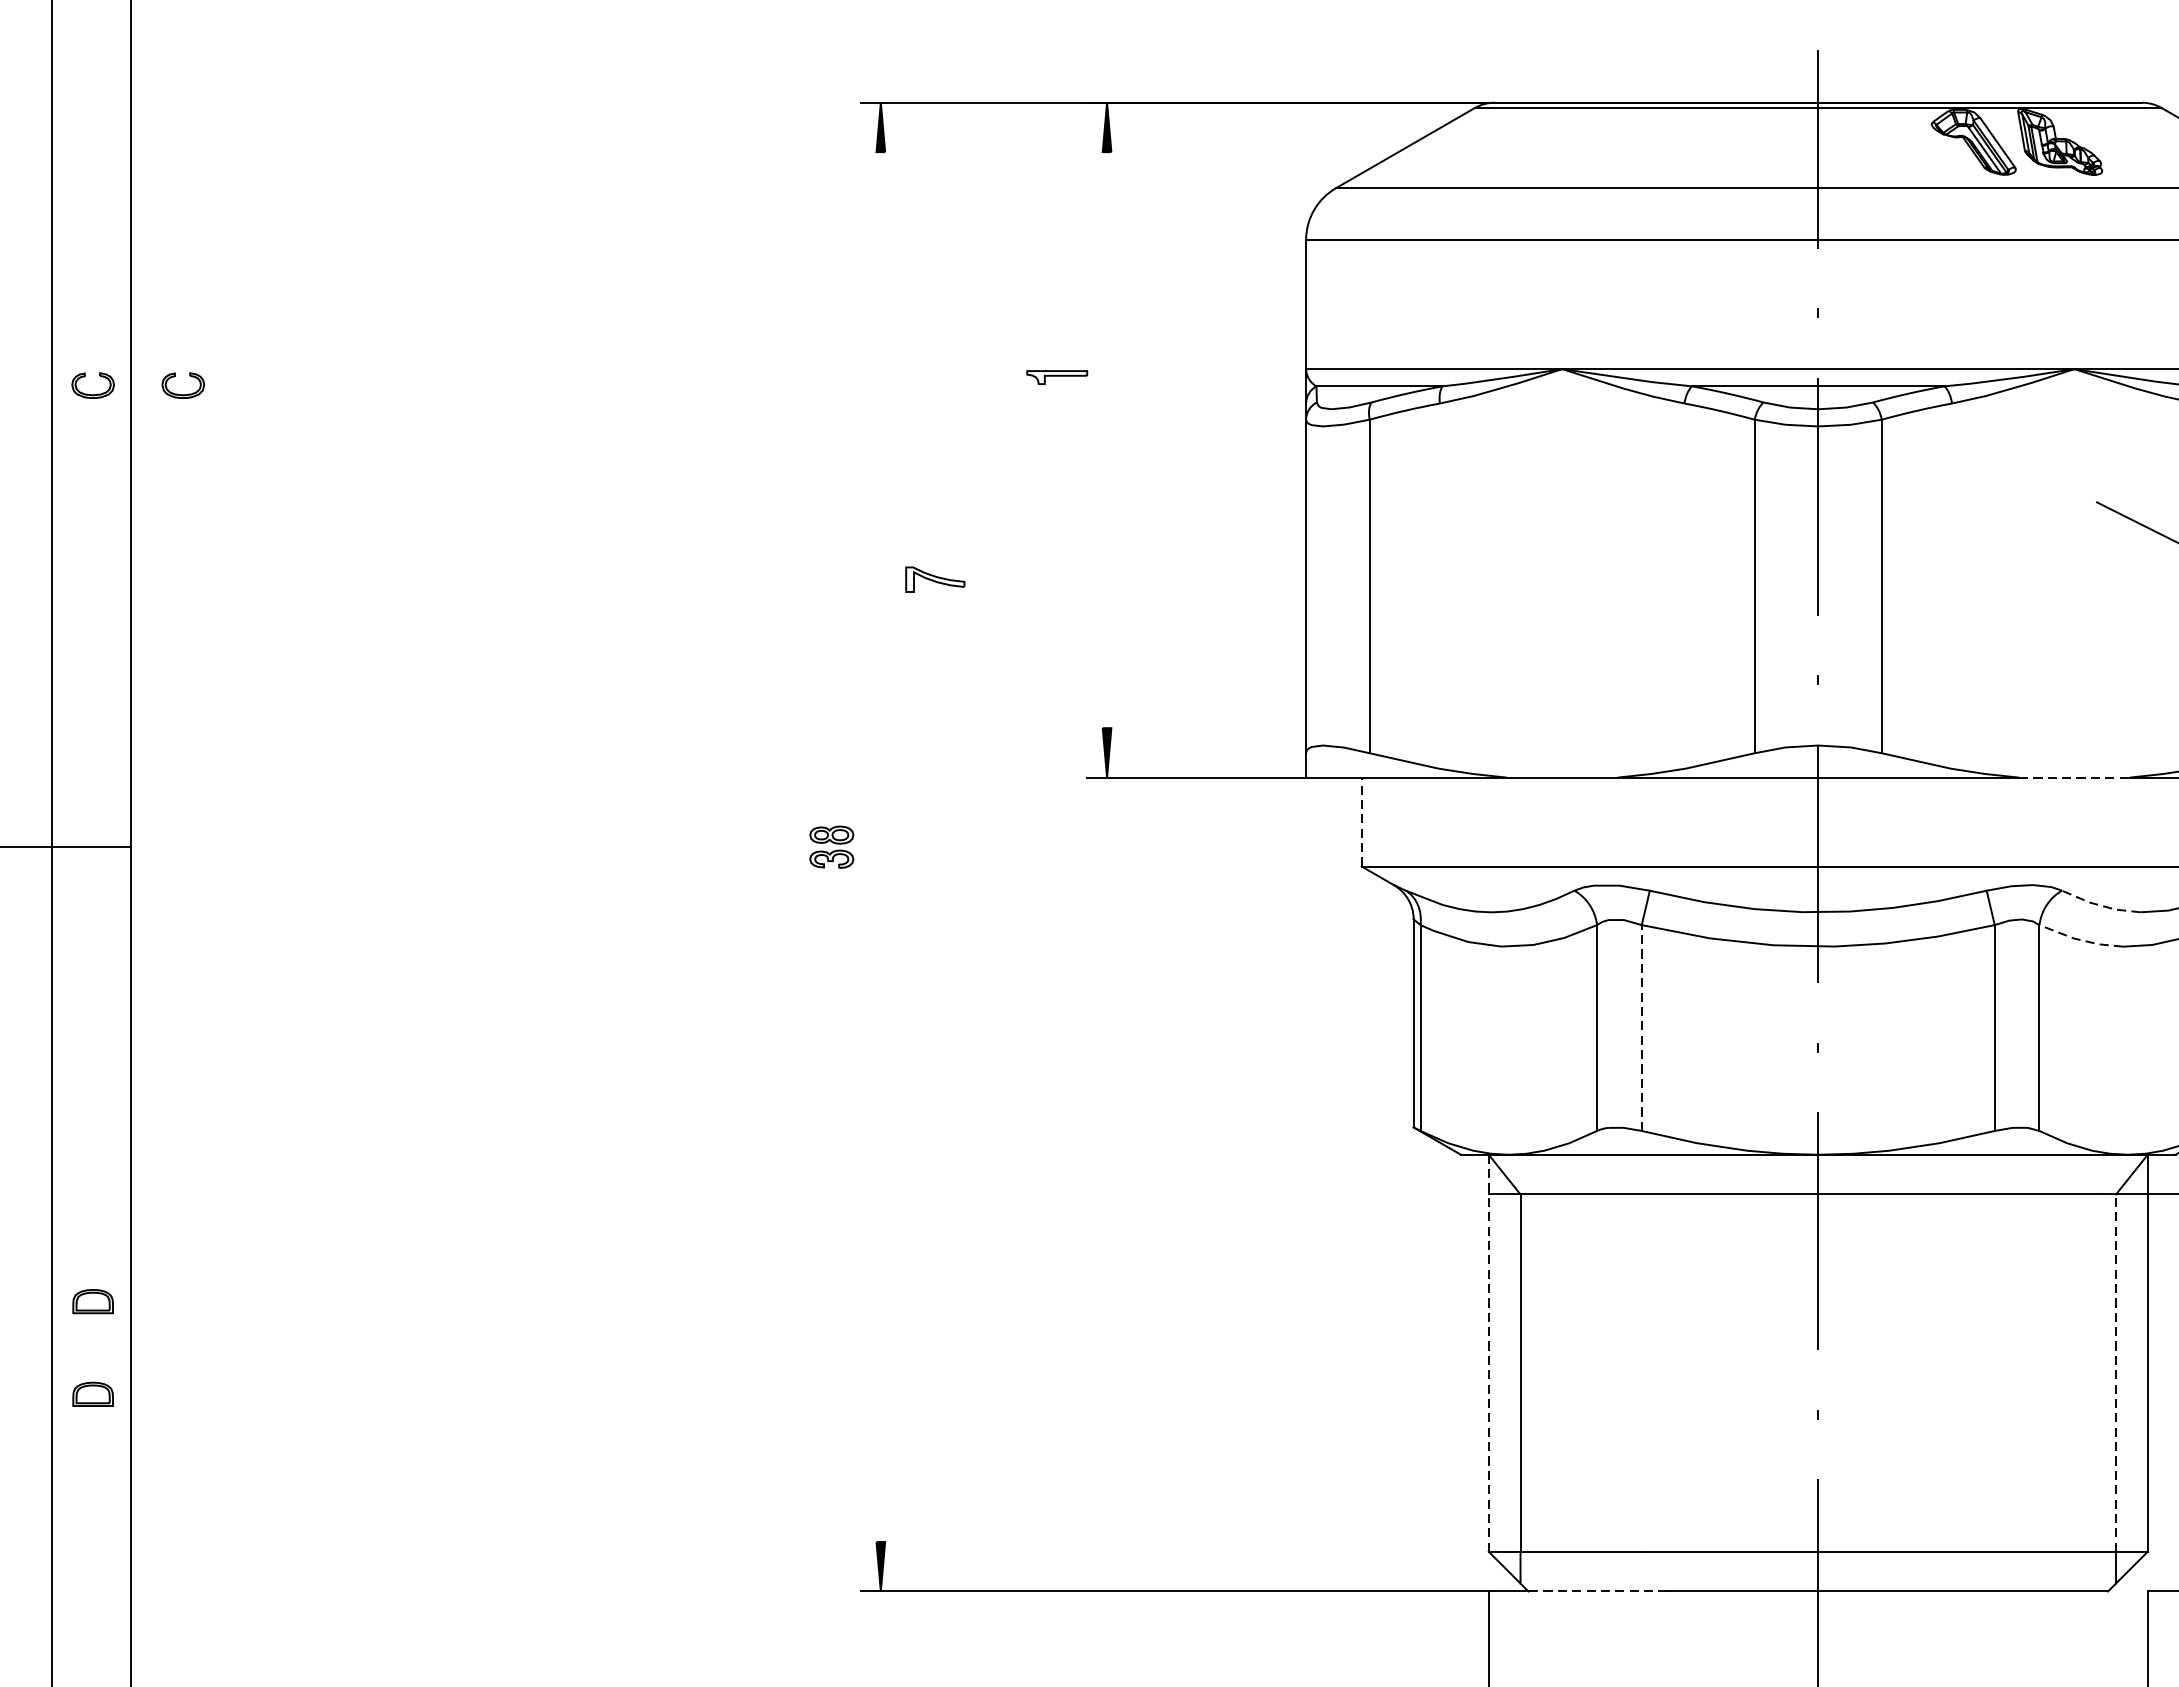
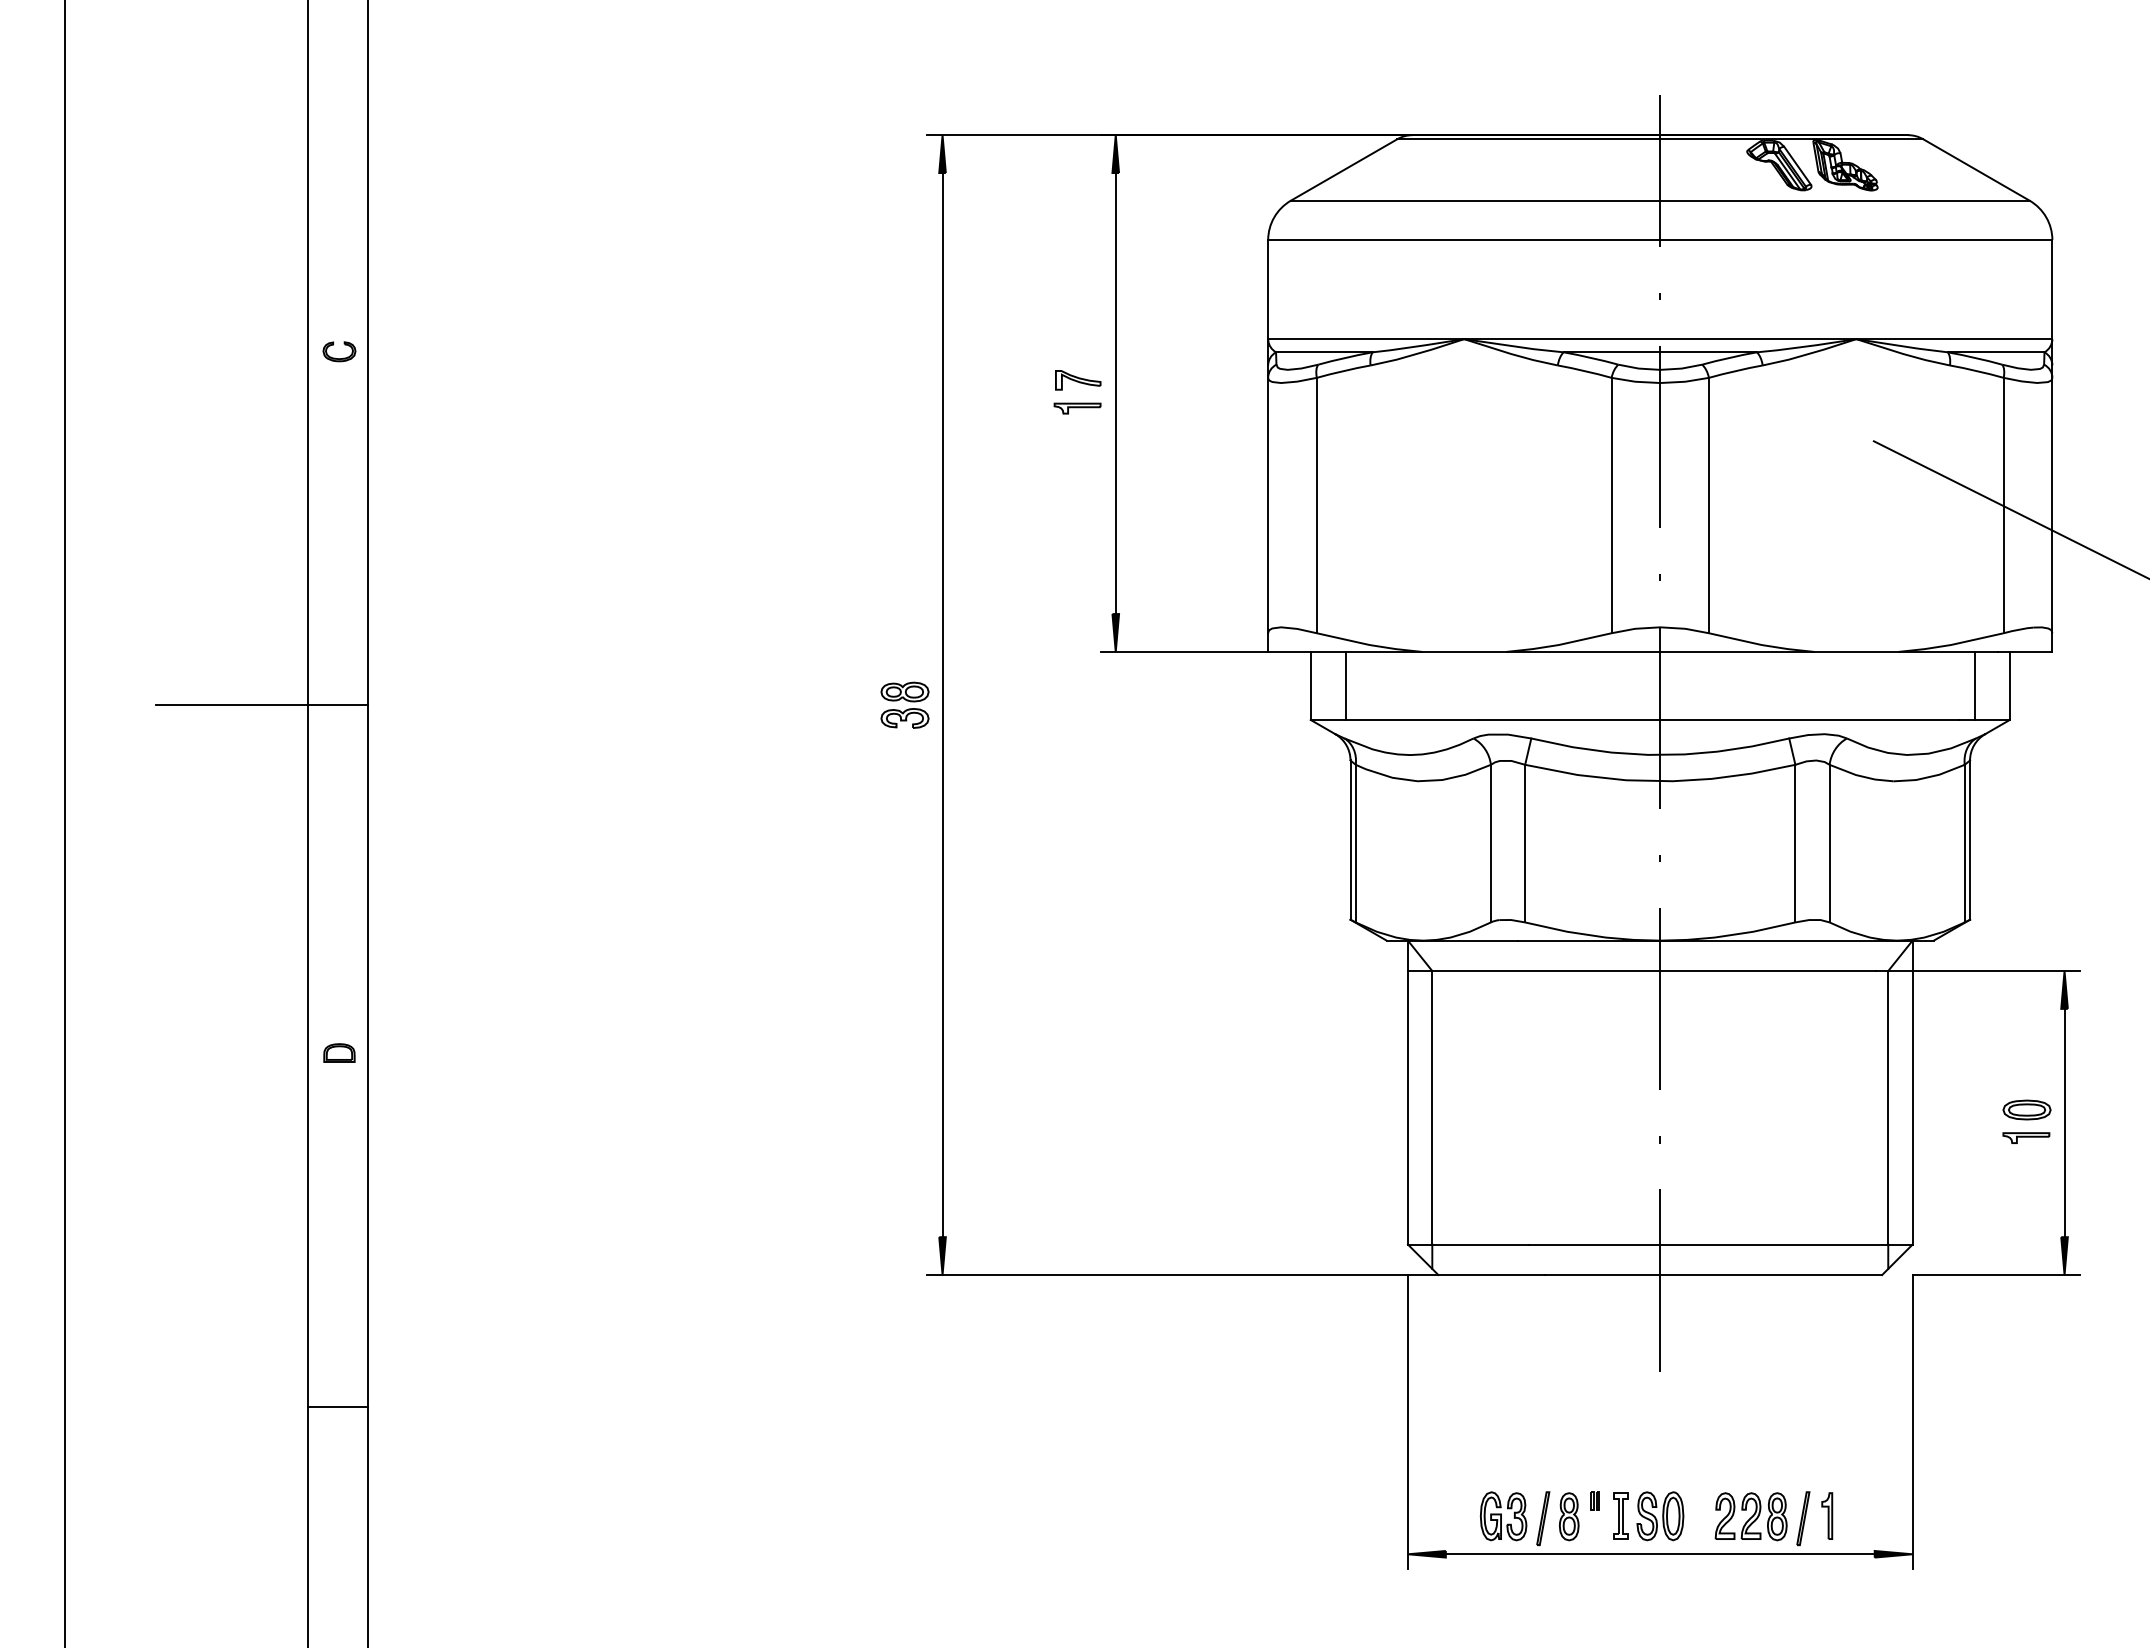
part: (1057, 377) -> (1077, 408), moved
part: (183, 394) -> (408, 358), removed
line: (1106, 440) -> (1115, 393), added
part: (935, 579) -> (1078, 380), moved
line: (2074, 777) -> (1856, 651), dashed -> solid
line: (1361, 821) -> (1310, 685), dashed -> solid
line: (1407, 821) -> (1345, 685), added
part: (831, 846) -> (904, 704), size x1.43
line: (880, 847) -> (942, 705), added
line: (2099, 905) -> (1875, 749), dashed -> solid
line: (2079, 940) -> (1860, 776), dashed -> solid
line: (1642, 1027) -> (1525, 843), dashed -> solid
line: (1488, 1353) -> (1407, 1092), dashed -> solid
line: (2116, 1372) -> (1888, 1107), dashed -> solid
part: (93, 1393) -> (339, 1123), removed
line: (1597, 1592) -> (1491, 1275), dashed -> solid

